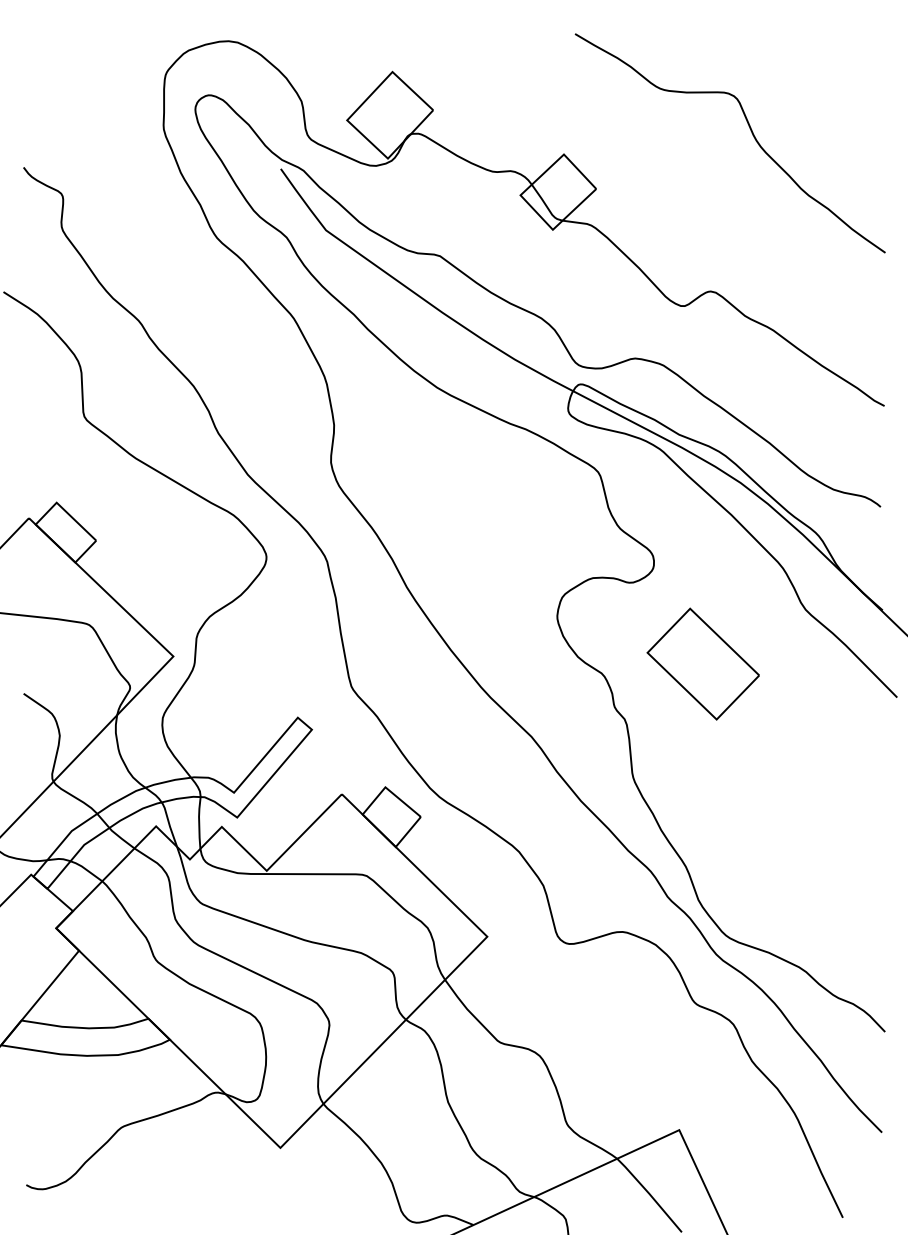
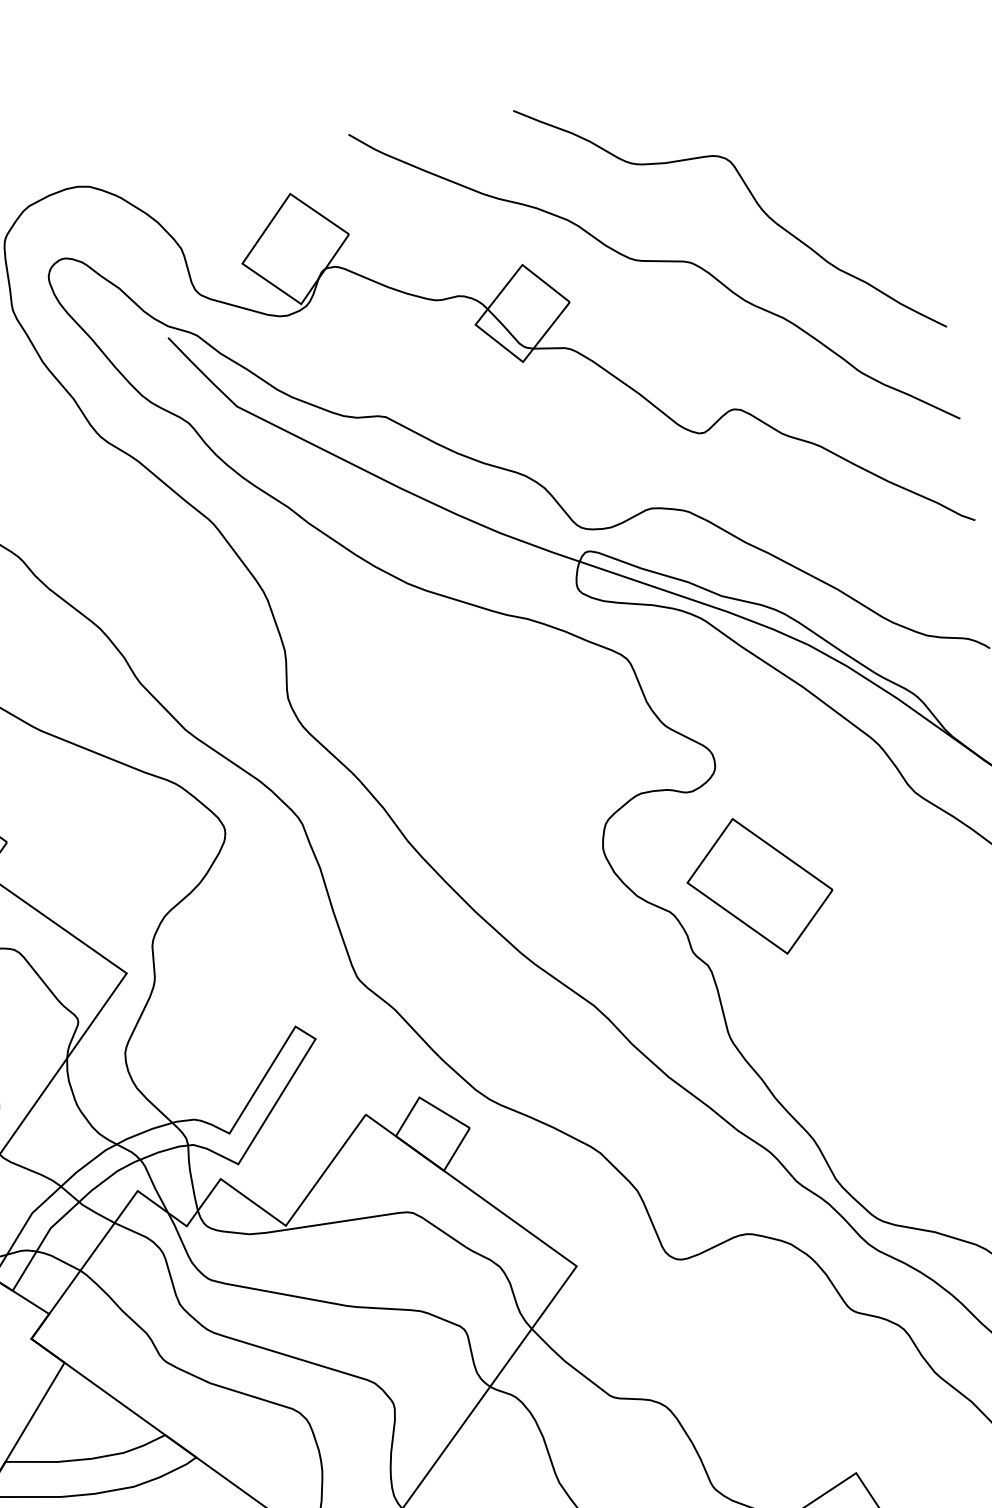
curve: (666, 168) -> (654, 262), added
part: (702, 663) -> (758, 885), moved

